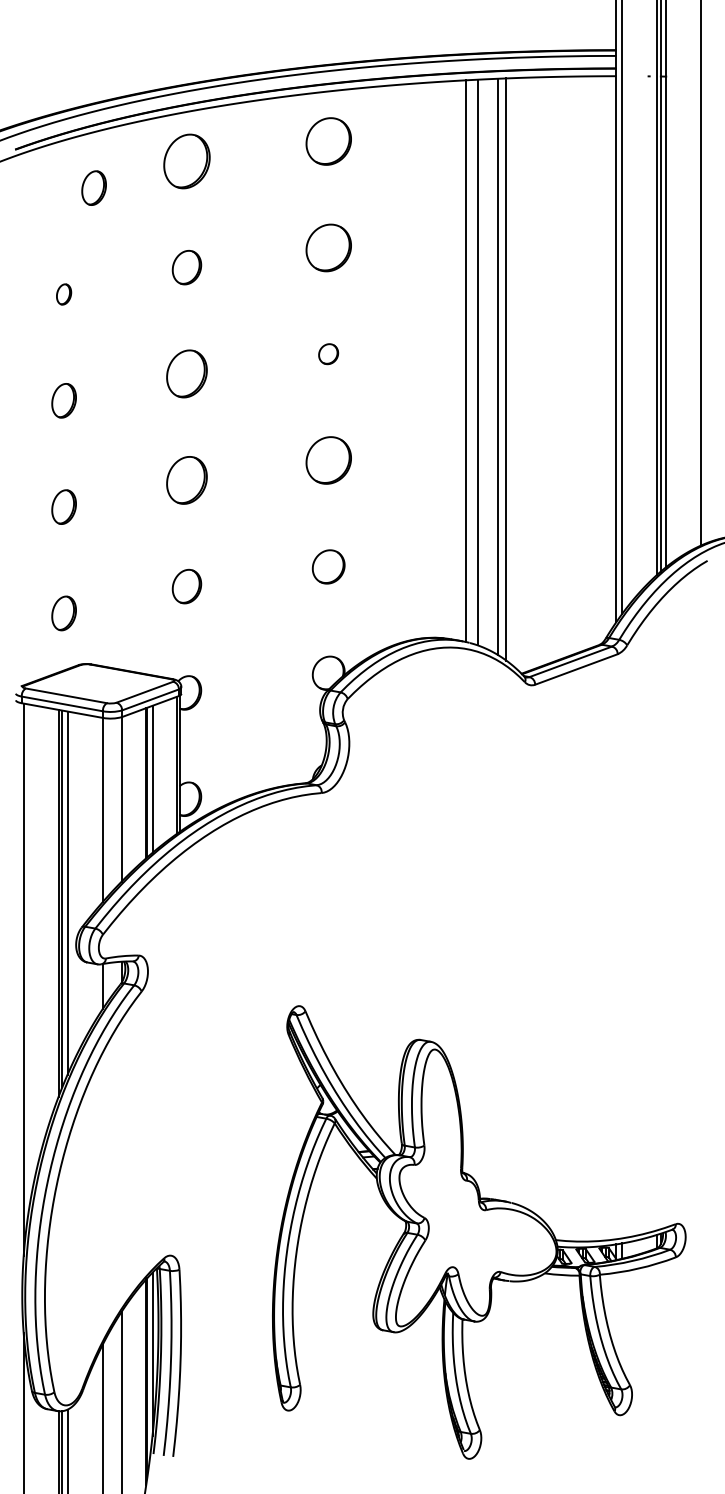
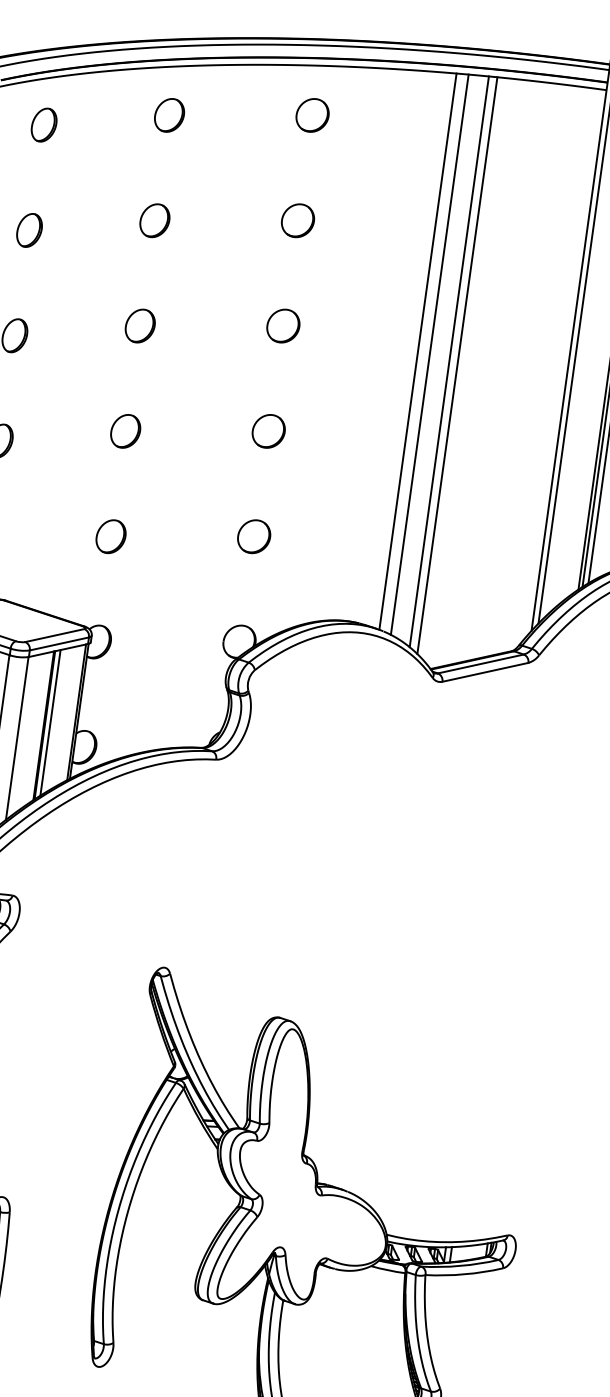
part: (328, 141) -> (312, 115), size x0.71
part: (186, 160) -> (169, 114), size x0.62
part: (93, 187) -> (43, 124), moved
part: (328, 247) -> (297, 220), size x0.71
part: (63, 294) -> (28, 230), size x1.67
part: (328, 353) -> (283, 325), size x1.67
part: (186, 373) -> (139, 325), size x0.71
part: (328, 460) -> (268, 431), size x0.71
part: (186, 479) -> (125, 430), size x0.71

